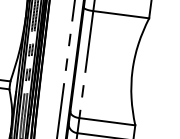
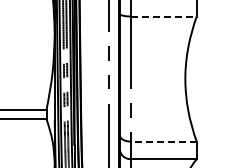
line: (121, 14) -> (164, 16), solid -> dashed
line: (107, 121) -> (164, 141), solid -> dashed

